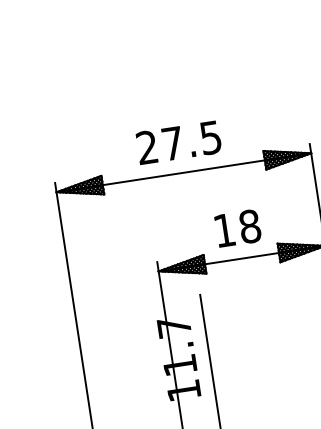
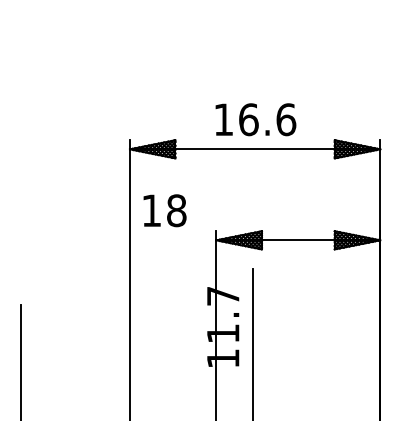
text: (179, 142) -> (255, 119), 27.5 -> 16.6
text: (237, 228) -> (164, 210), moved

